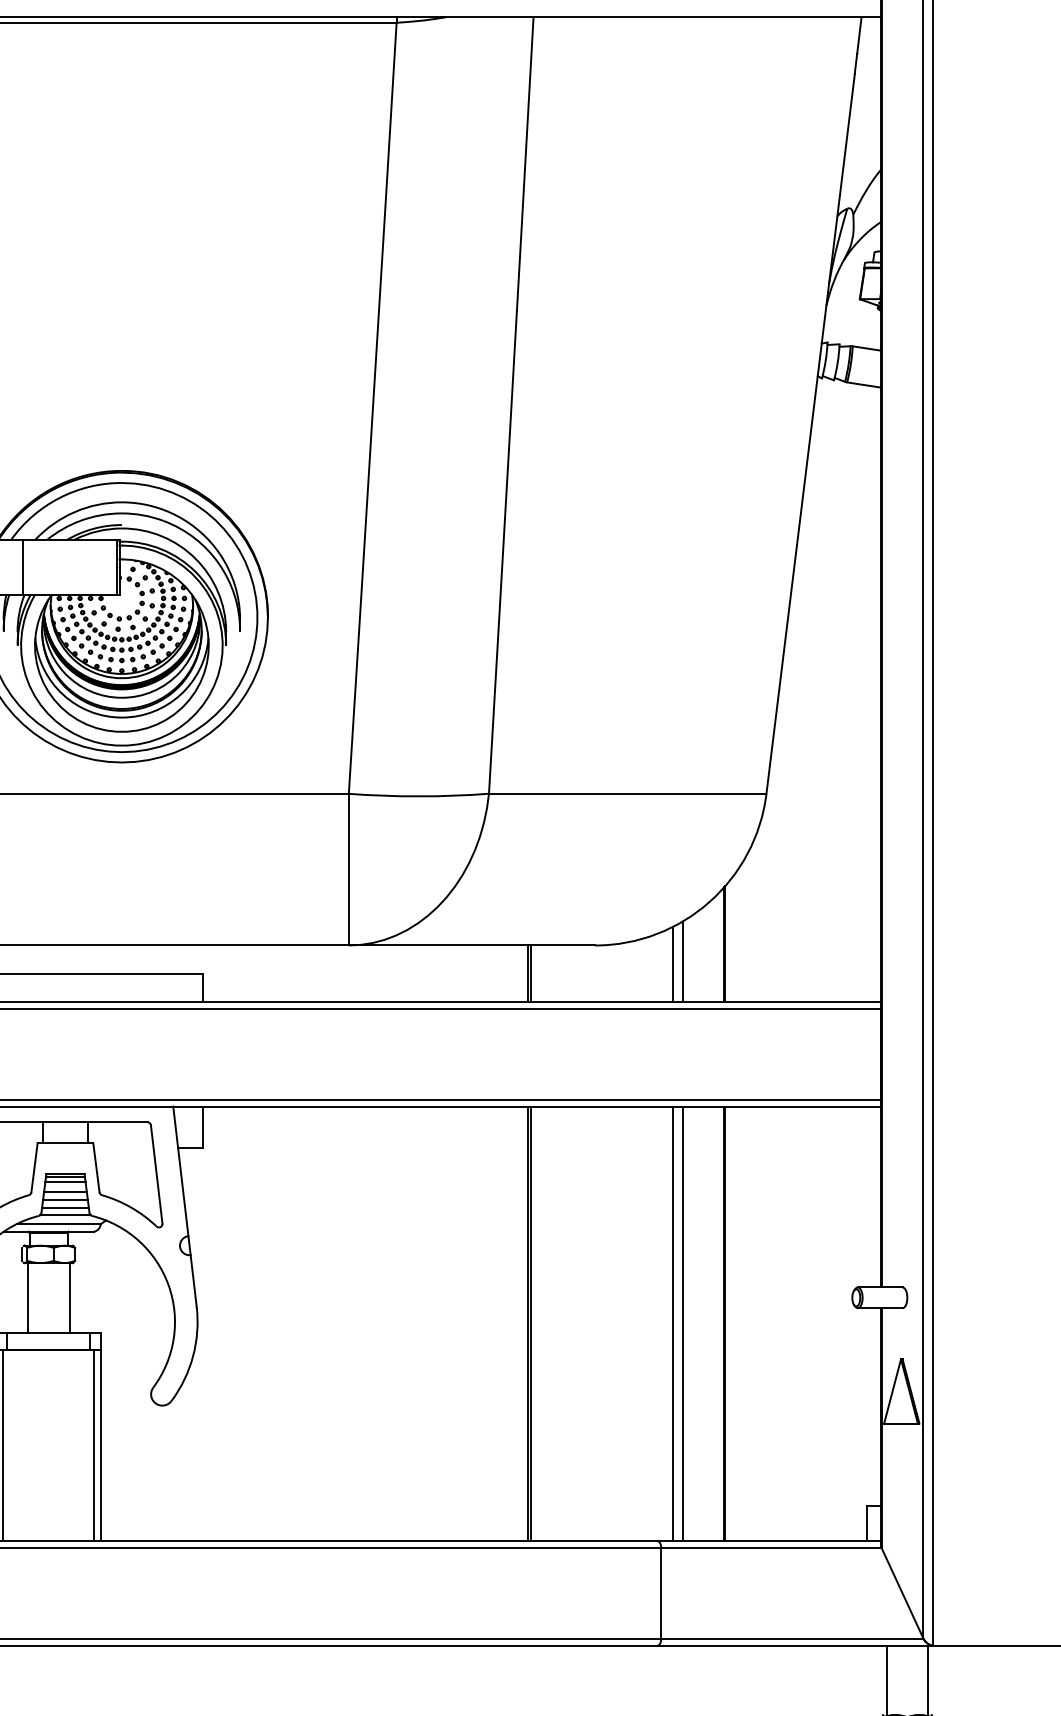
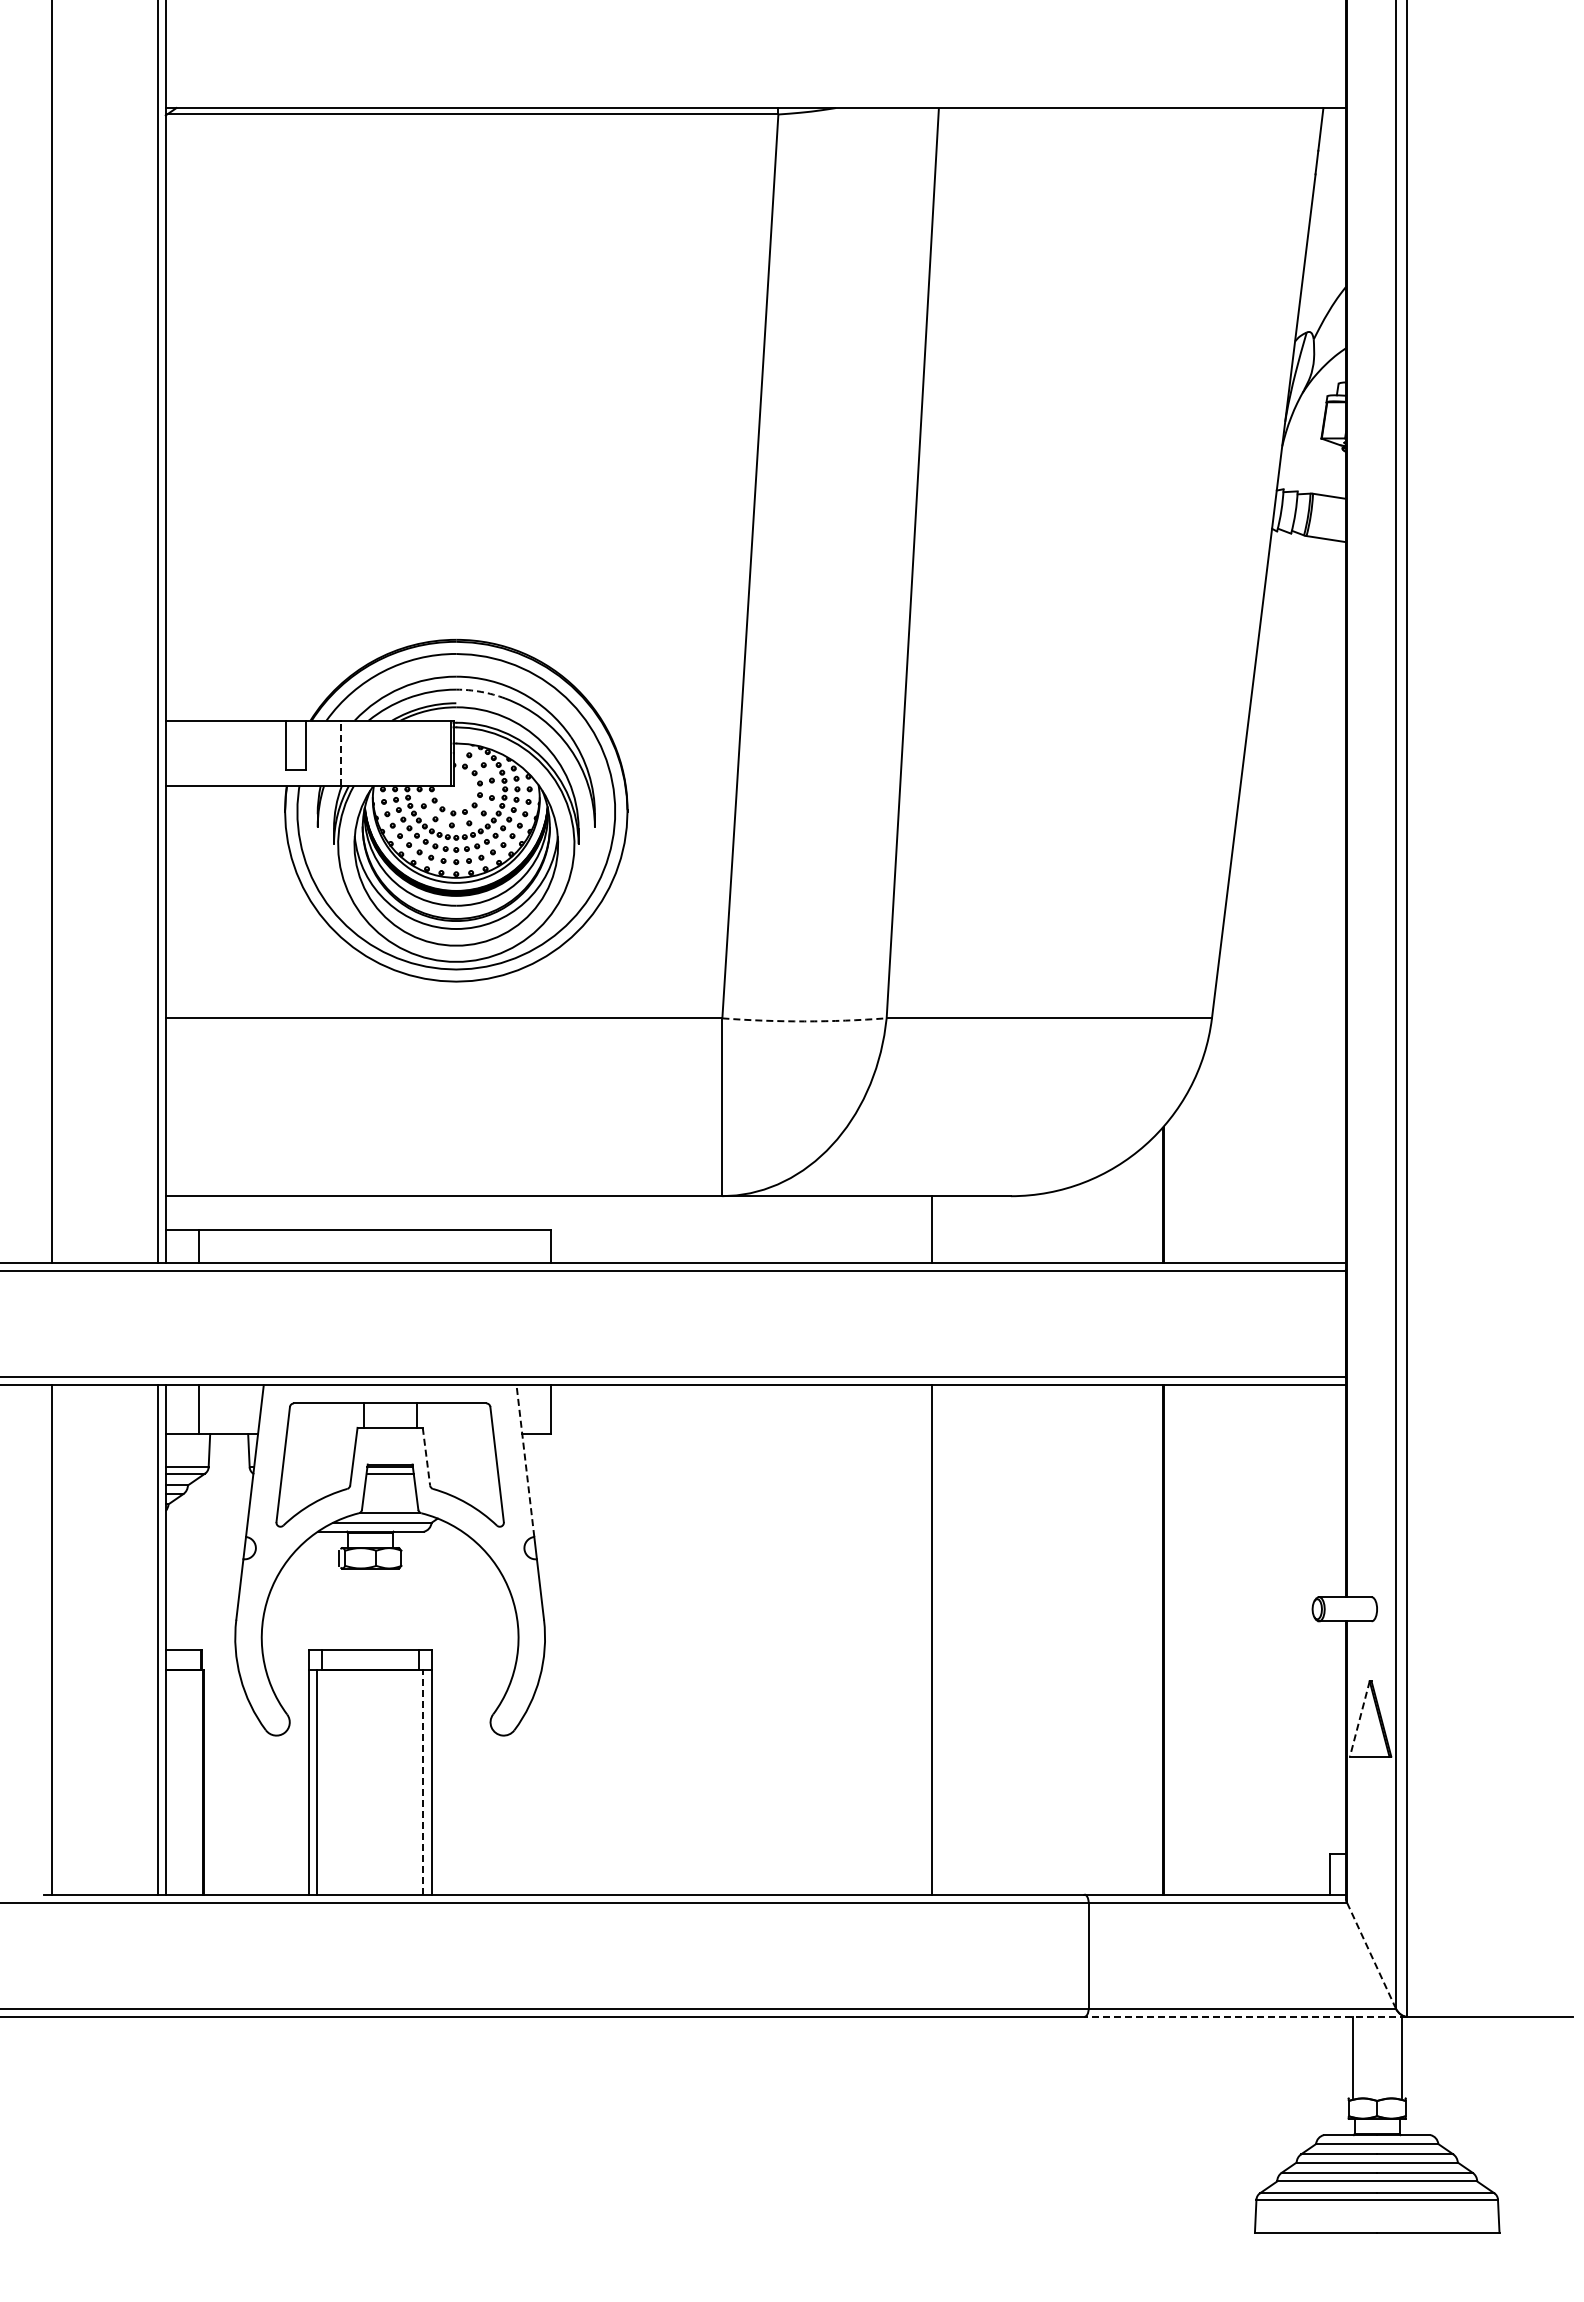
arc: (143, 514) -> (481, 691), solid -> dashed
line: (23, 567) -> (340, 753), solid -> dashed
arc: (418, 796) -> (804, 1021), solid -> dashed
line: (682, 961) -> (1113, 1215), removed
line: (673, 964) -> (1102, 1218), removed
line: (531, 973) -> (936, 1229), removed
line: (96, 1168) -> (426, 1457), solid -> dashed
line: (180, 1170) -> (525, 1460), solid -> dashed
line: (65, 1192) -> (390, 1485), removed
line: (64, 1199) -> (389, 1494), removed
line: (64, 1208) -> (389, 1504), removed
line: (27, 1298) -> (345, 1609), removed
line: (69, 1298) -> (394, 1609), removed
line: (531, 1323) -> (936, 1639), removed
line: (673, 1323) -> (1102, 1639), removed
line: (682, 1323) -> (1113, 1639), removed
line: (892, 1391) -> (1359, 1718), solid -> dashed
line: (93, 1445) -> (423, 1782), solid -> dashed
line: (902, 1594) -> (1371, 1956), solid -> dashed
line: (795, 1645) -> (1245, 2016), solid -> dashed

